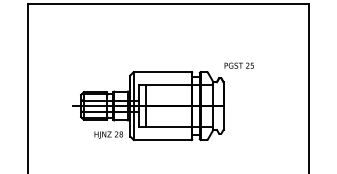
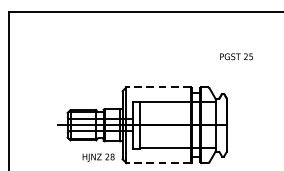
text: (238, 65) -> (235, 56), moved
line: (162, 72) -> (158, 87), solid -> dashed
line: (162, 139) -> (158, 162), solid -> dashed

